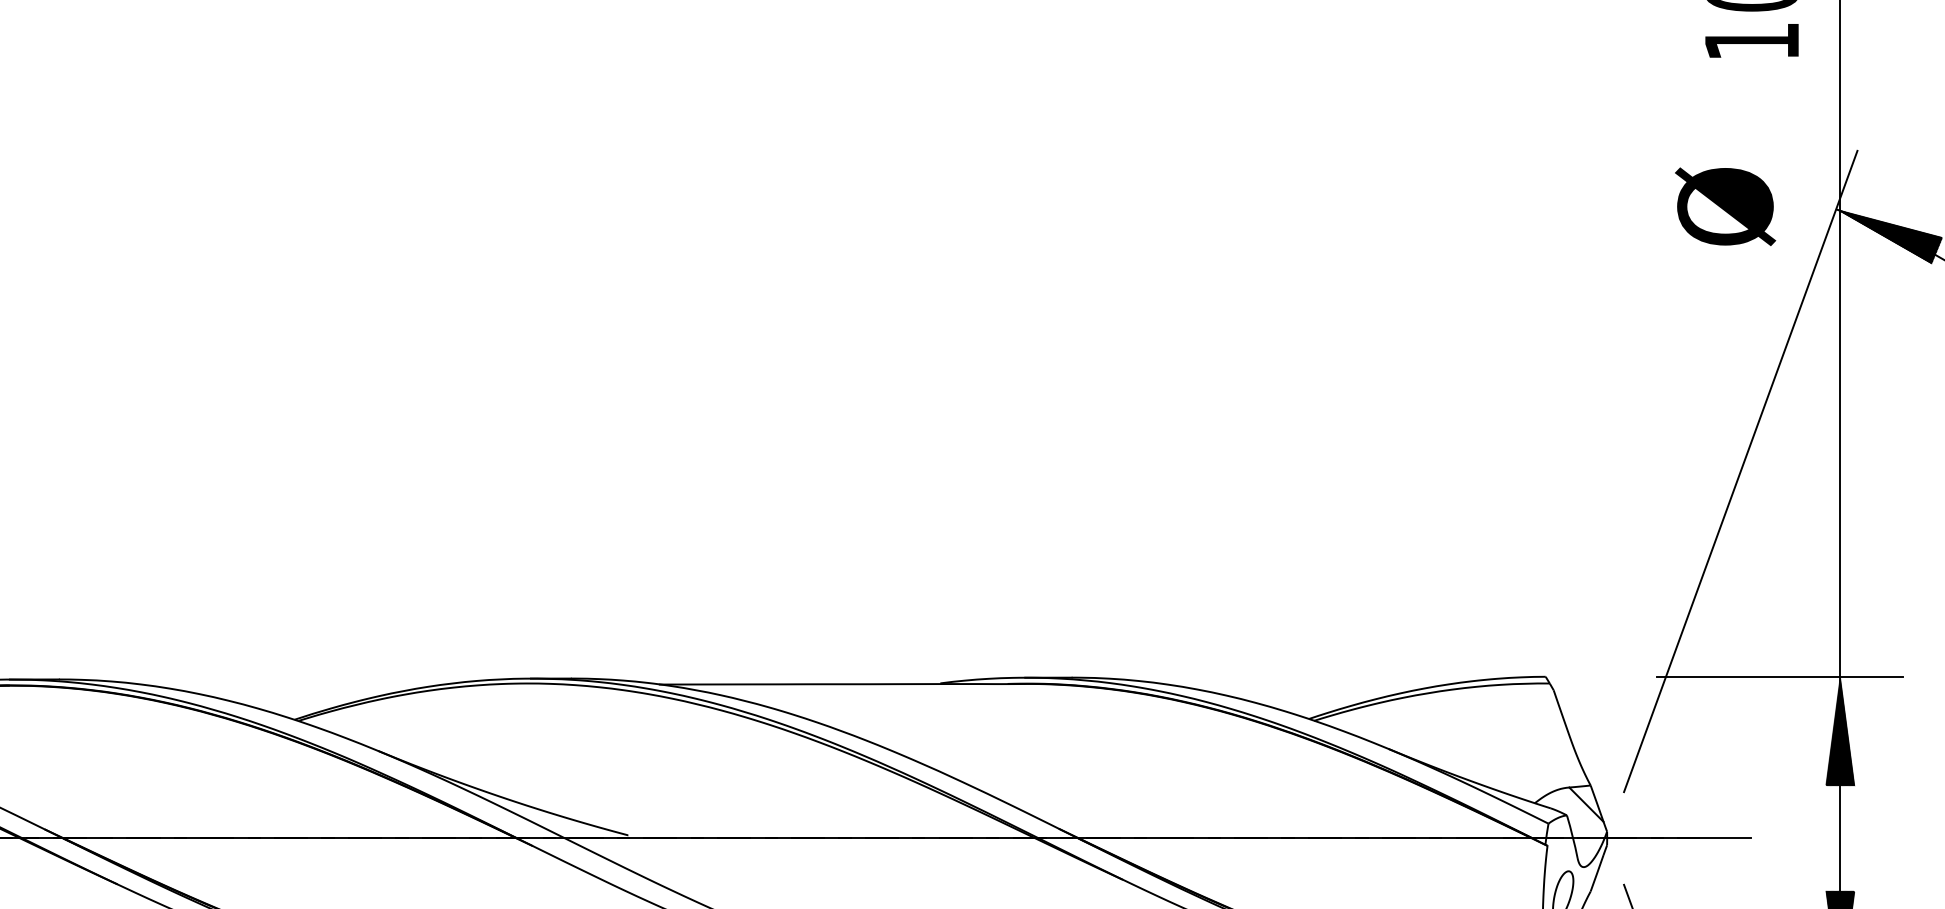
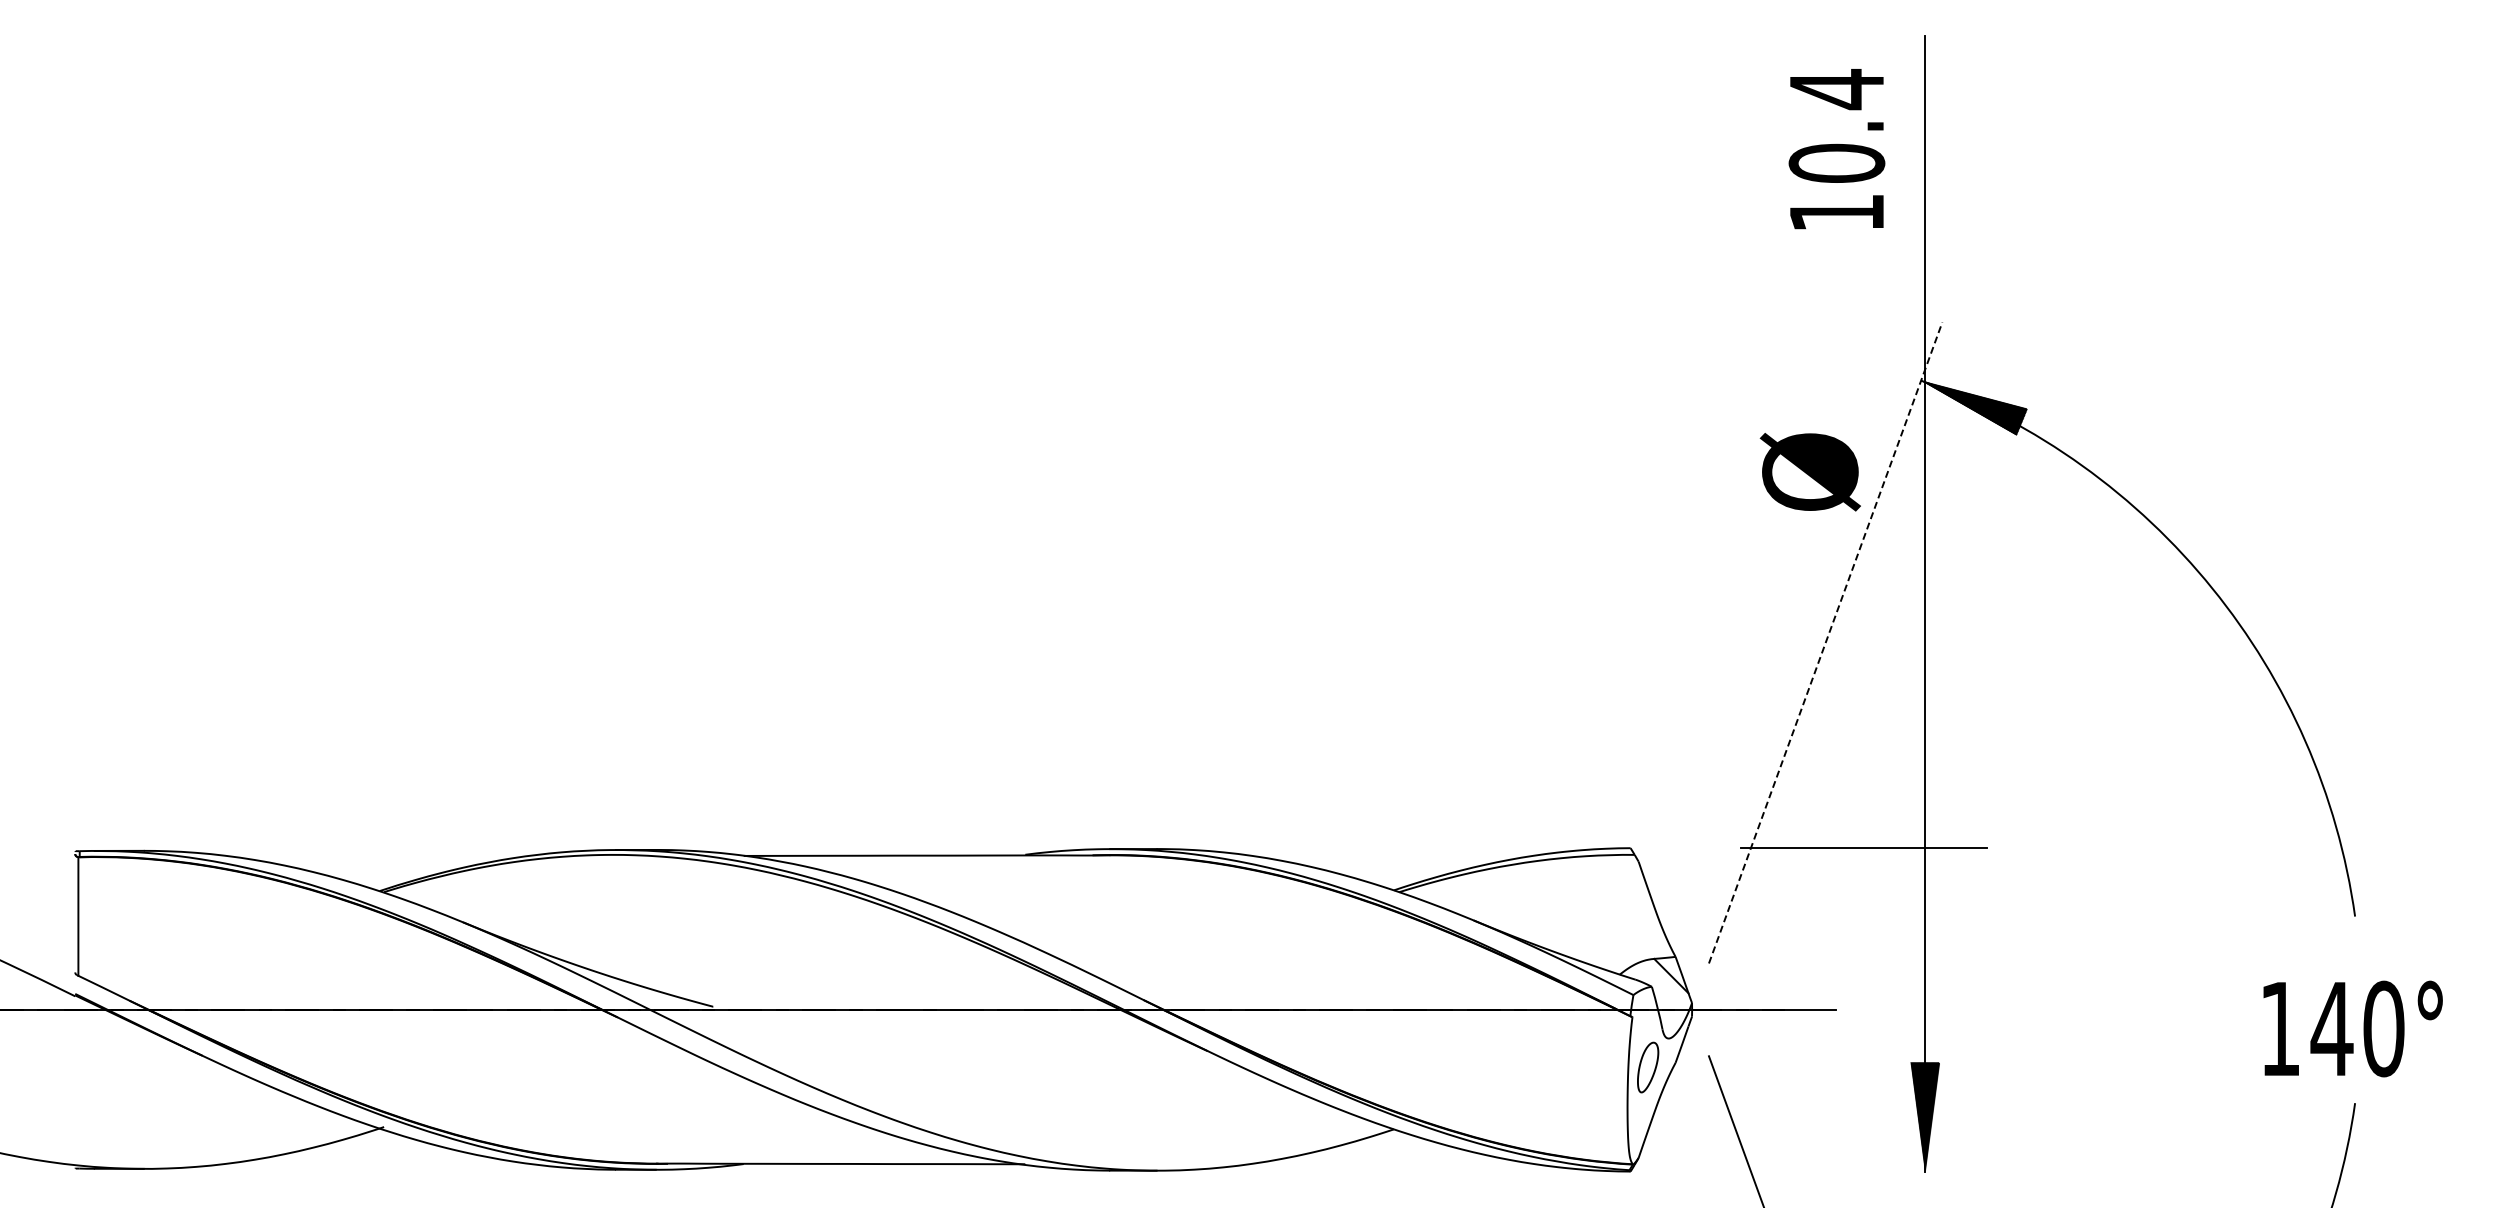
text: (1724, 207) -> (1809, 472), moved
line: (1740, 471) -> (1825, 642), solid -> dashed
hatch: (1839, 731) -> (1924, 902), removed

